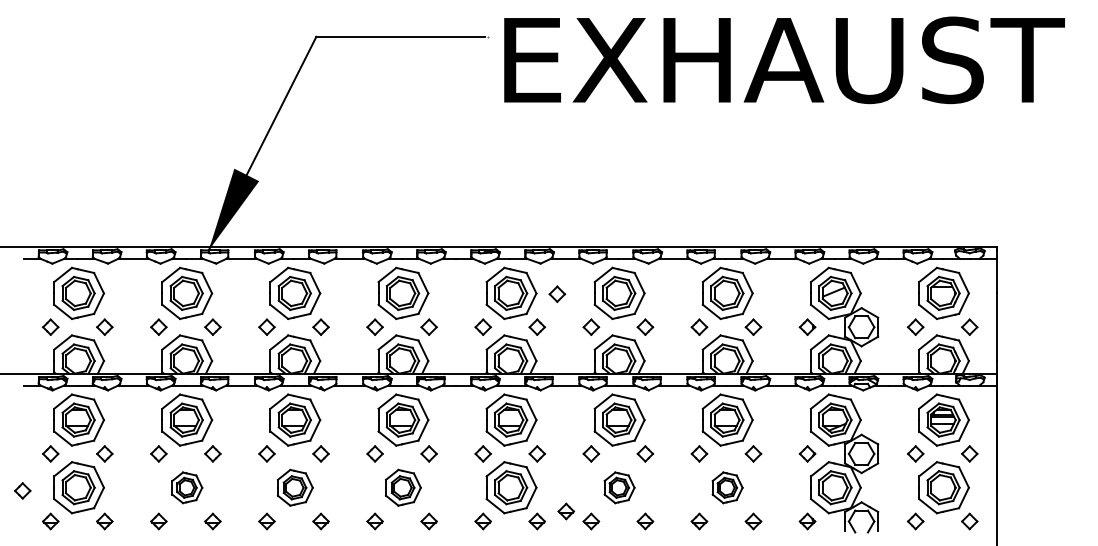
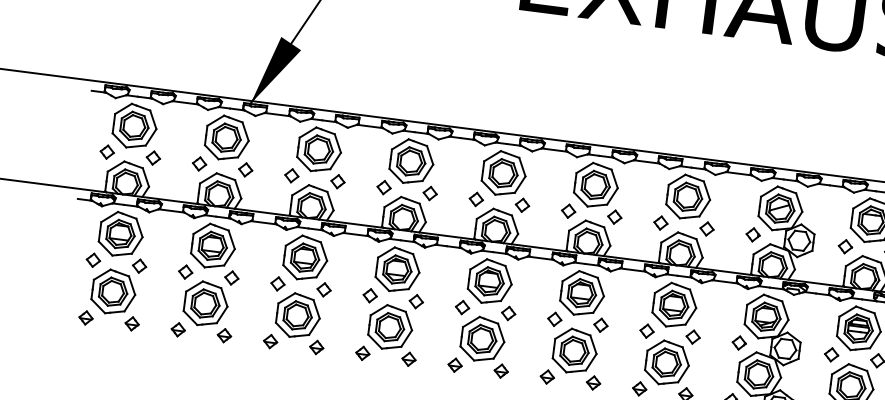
part: (557, 293) -> (543, 178), removed
part: (187, 487) -> (206, 303), size x1.67
part: (295, 487) -> (298, 315), size x1.43
part: (403, 487) -> (390, 327), size x1.43
part: (619, 487) -> (575, 351), size x1.67
part: (727, 487) -> (667, 362), size x1.67
part: (22, 490) -> (65, 288), removed
part: (566, 511) -> (527, 365), removed

